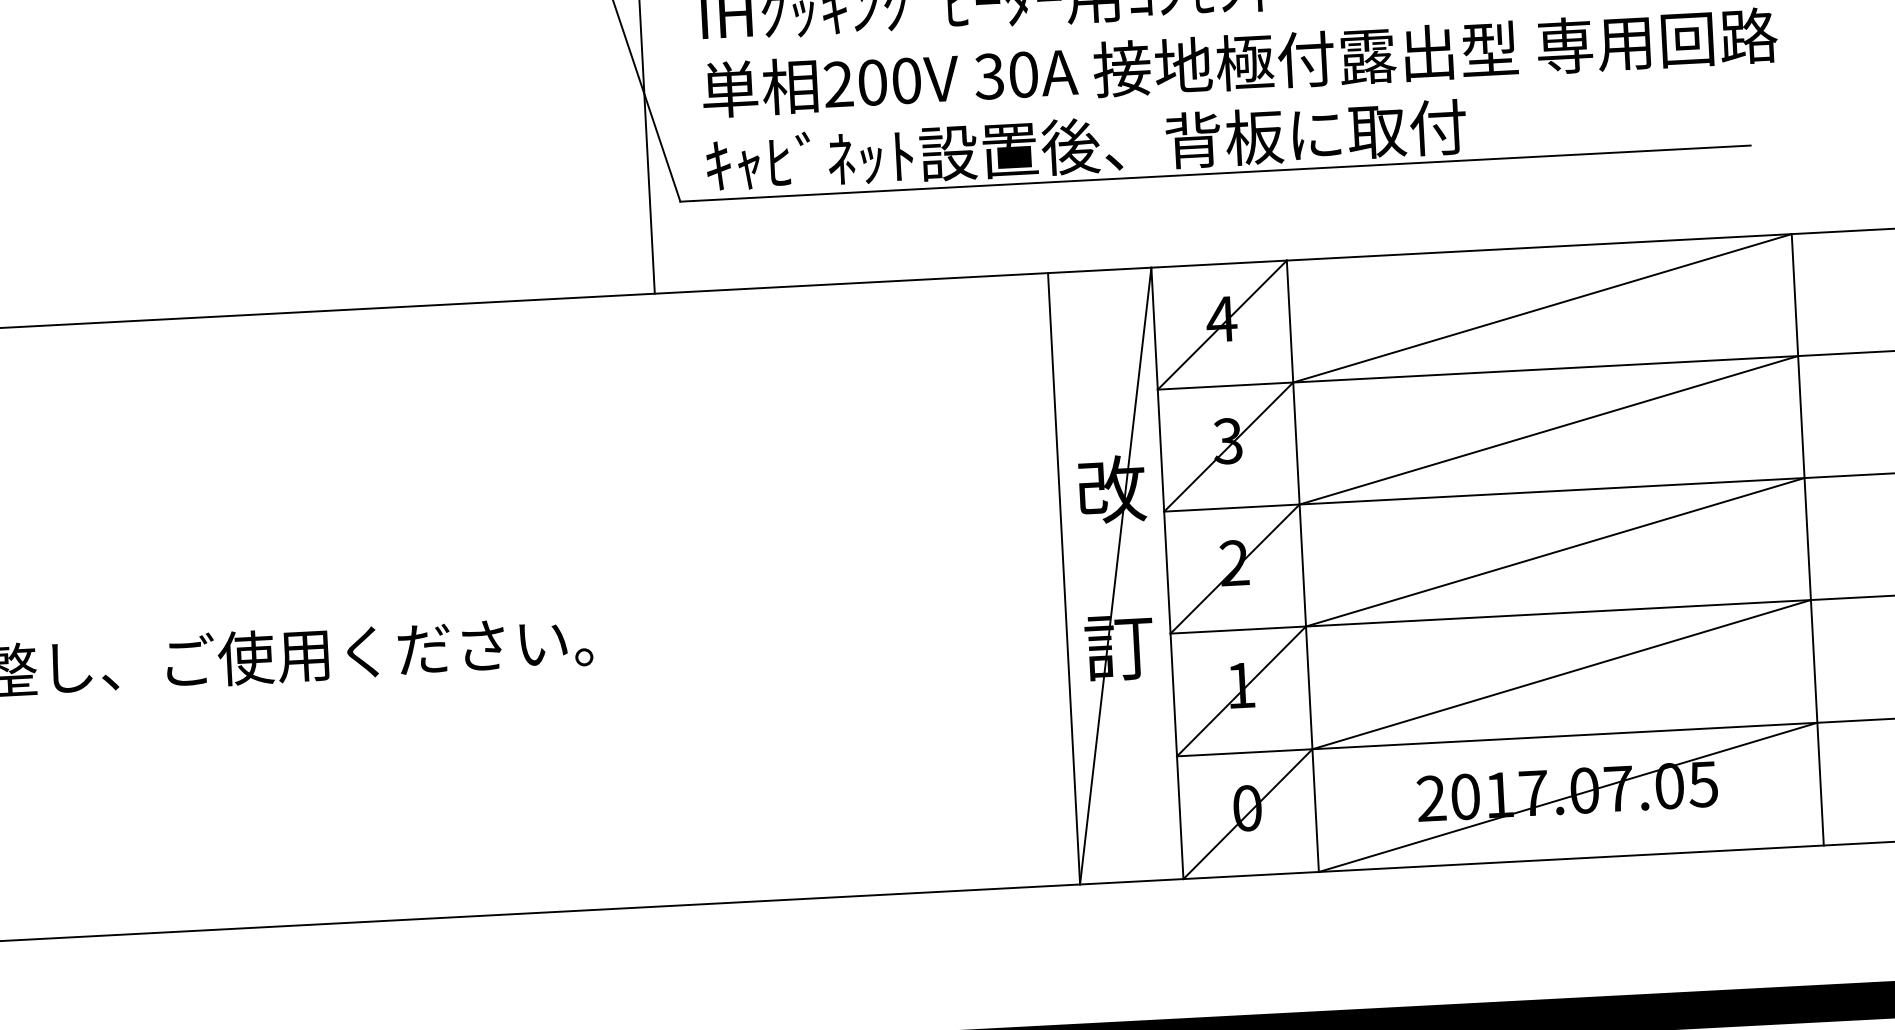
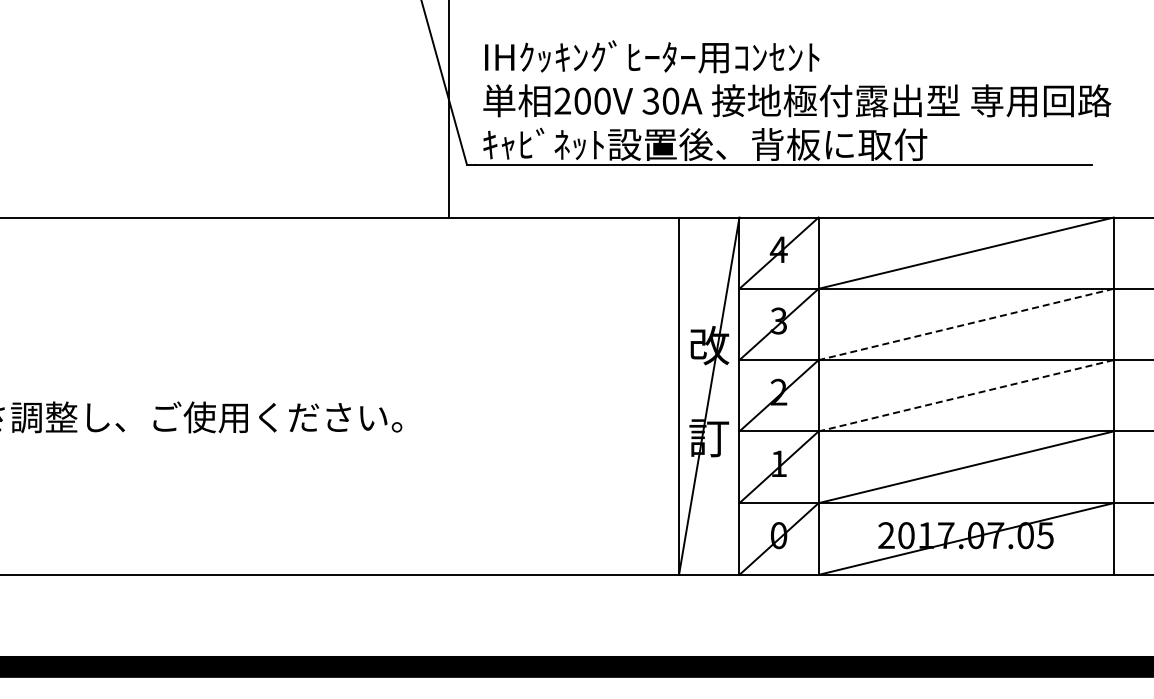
line: (1549, 430) -> (966, 324), solid -> dashed
line: (1555, 551) -> (966, 395), solid -> dashed

